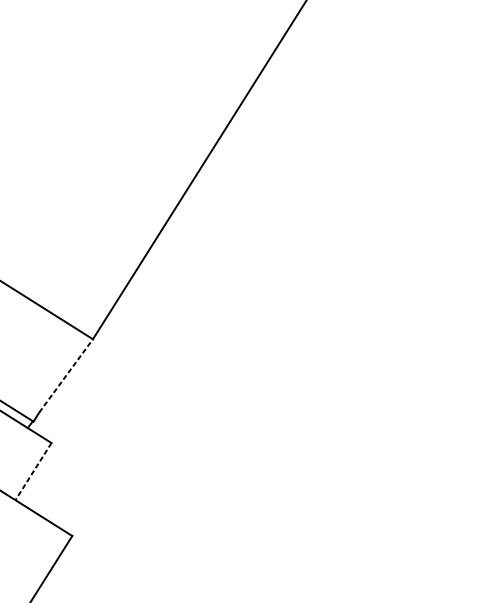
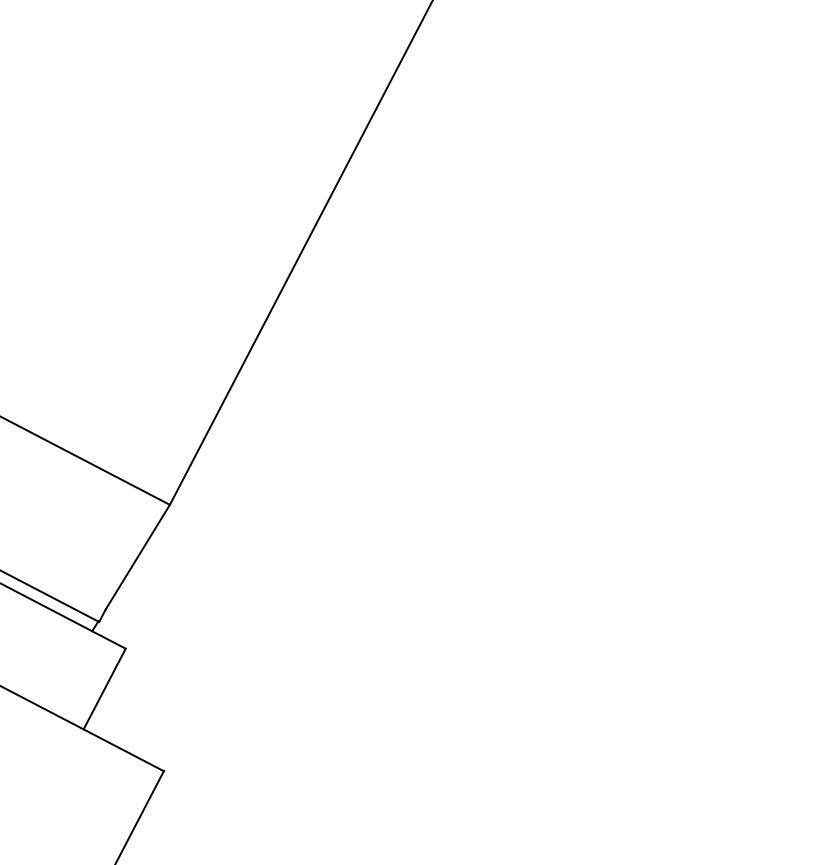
line: (66, 375) -> (138, 556), dashed -> solid
line: (33, 471) -> (104, 689), dashed -> solid

